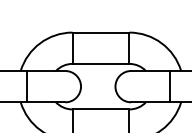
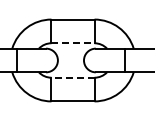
line: (101, 64) -> (73, 43), solid -> dashed
line: (101, 109) -> (73, 77), solid -> dashed

